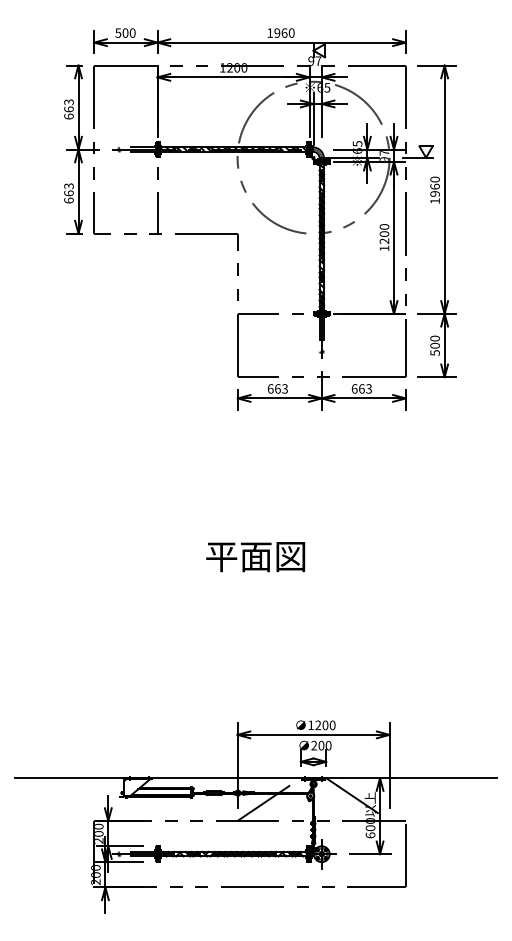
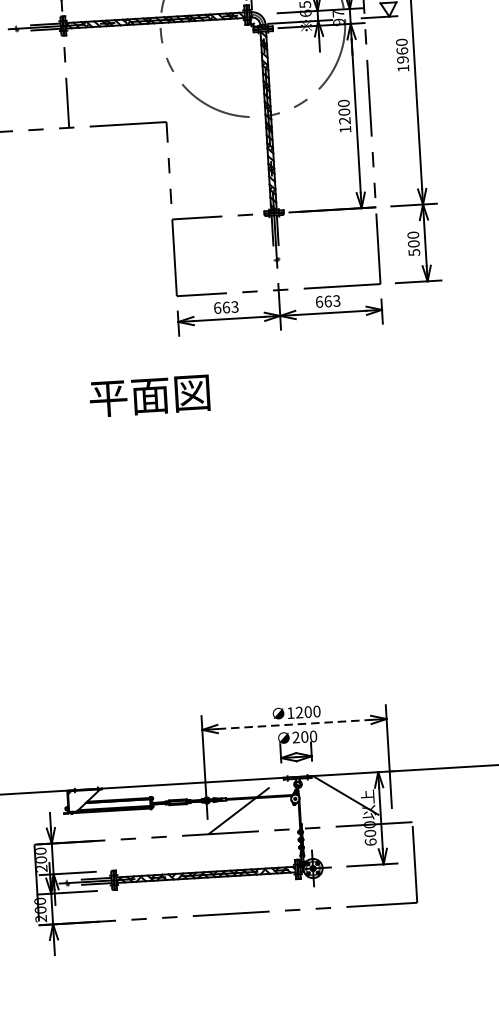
text: (255, 557) -> (149, 396), moved
line: (314, 734) -> (295, 723), solid -> dashed

